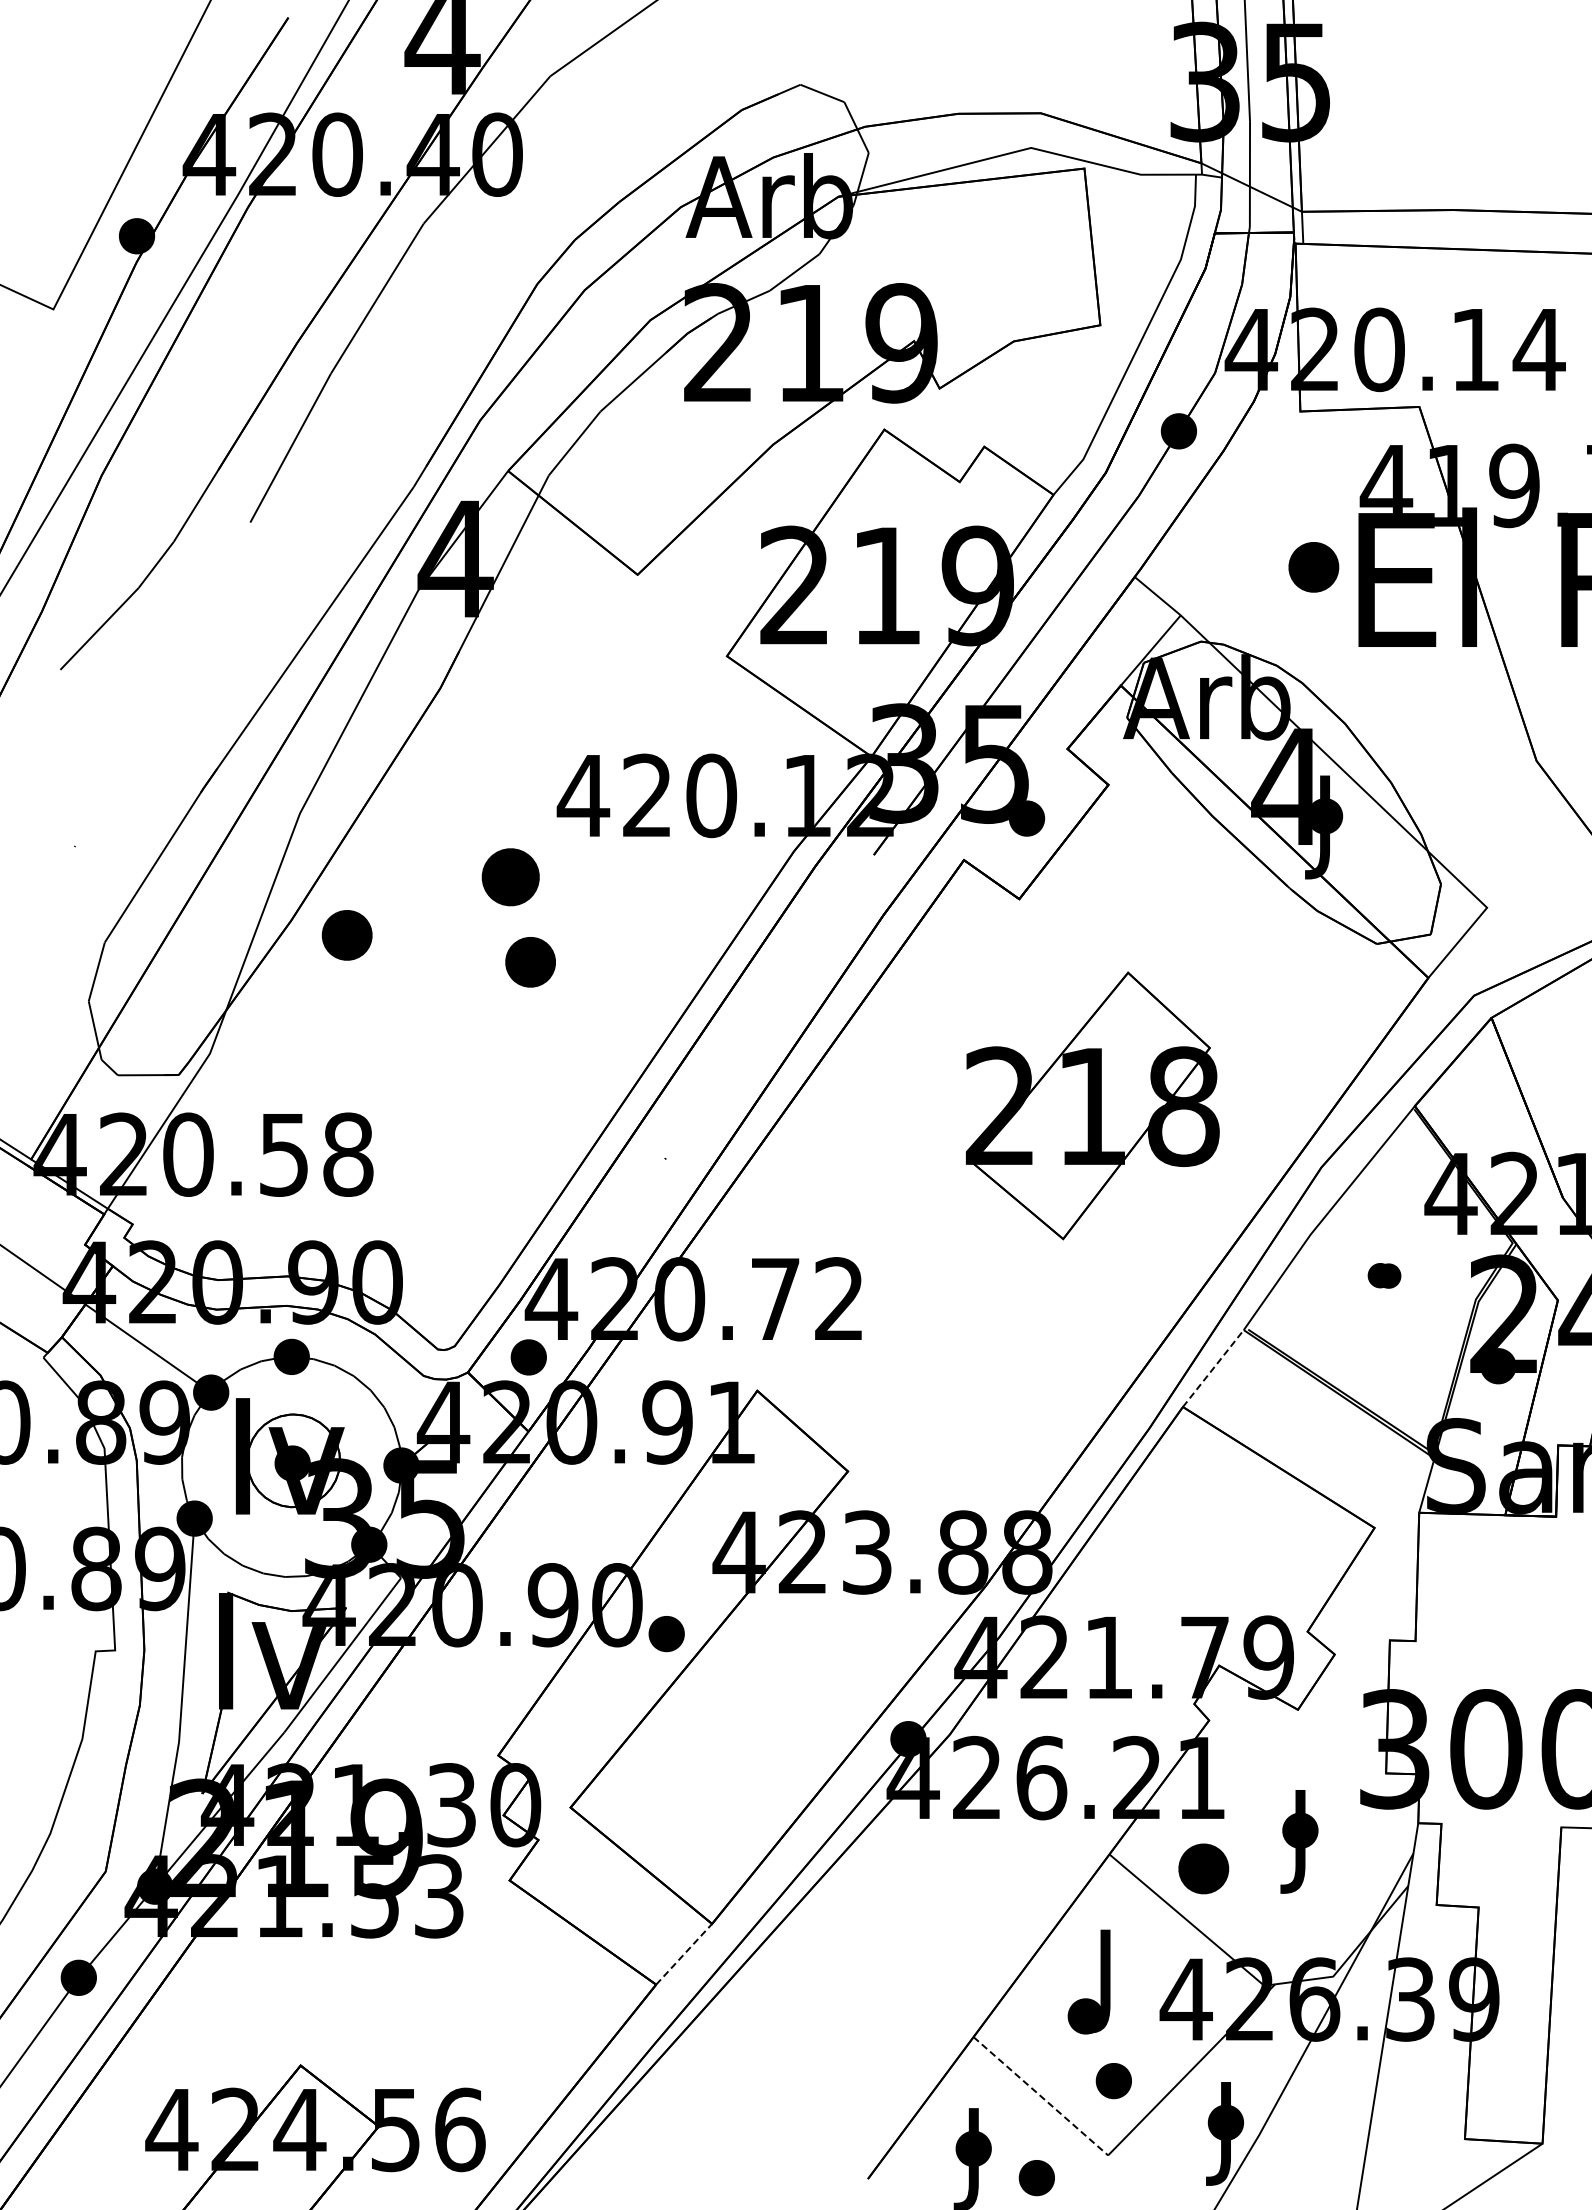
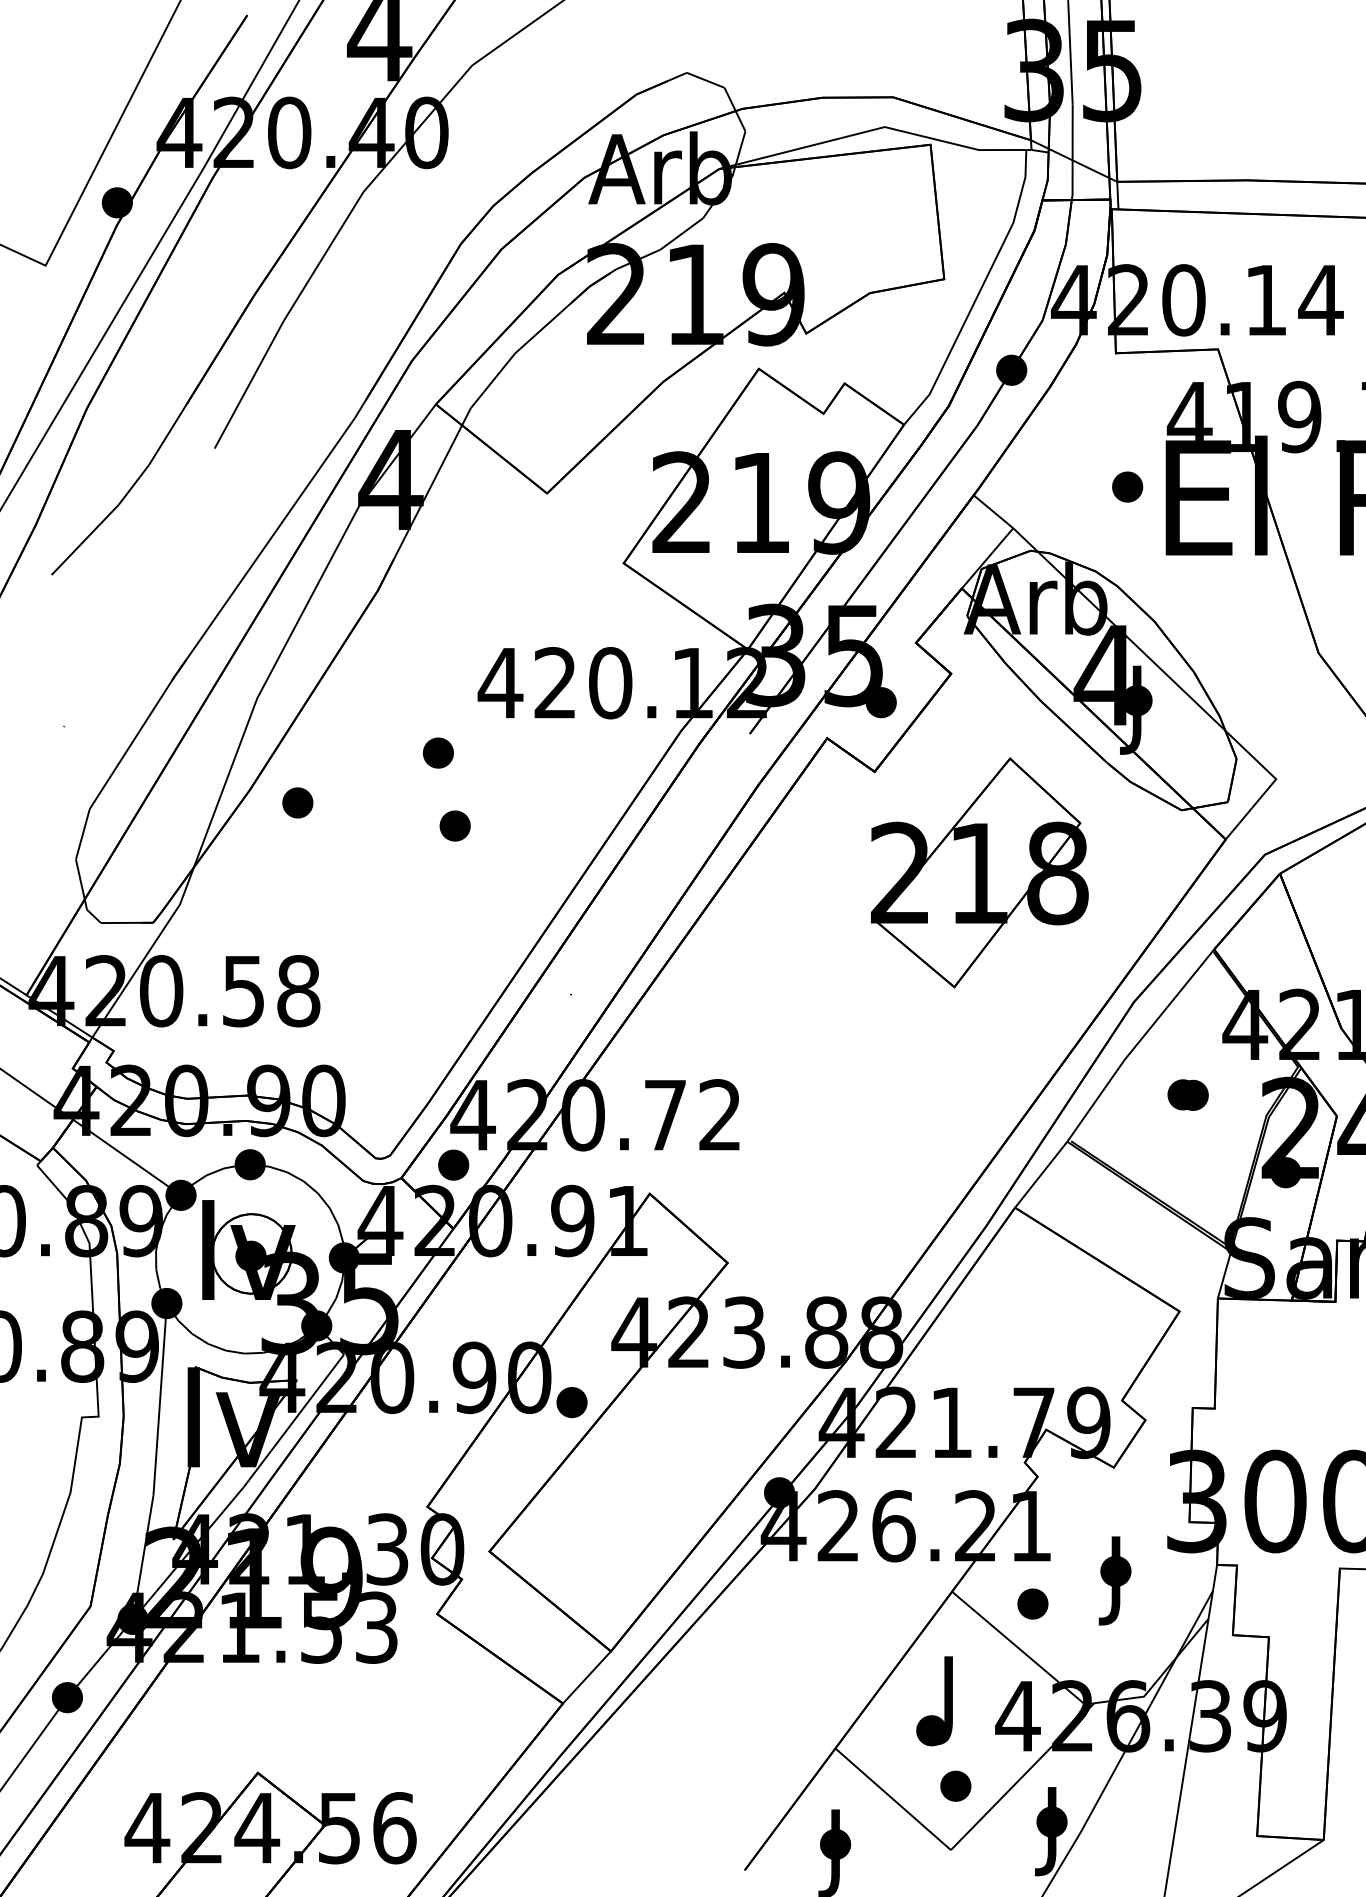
part: (1314, 567) -> (1128, 487), size x0.71
part: (511, 877) -> (438, 753), size x0.62
part: (347, 935) -> (298, 803), size x0.71
part: (530, 962) -> (455, 826), size x0.71
part: (1092, 1105) -> (979, 872), moved
part: (1384, 1275) -> (1188, 1094), size x1.43
line: (1213, 1368) -> (1041, 1174), dashed -> solid
part: (1203, 1868) -> (1032, 1603), size x0.71
line: (684, 1953) -> (587, 1676), dashed -> solid
line: (1040, 2096) -> (892, 1799), dashed -> solid
part: (1036, 2178) -> (889, 1869), removed

